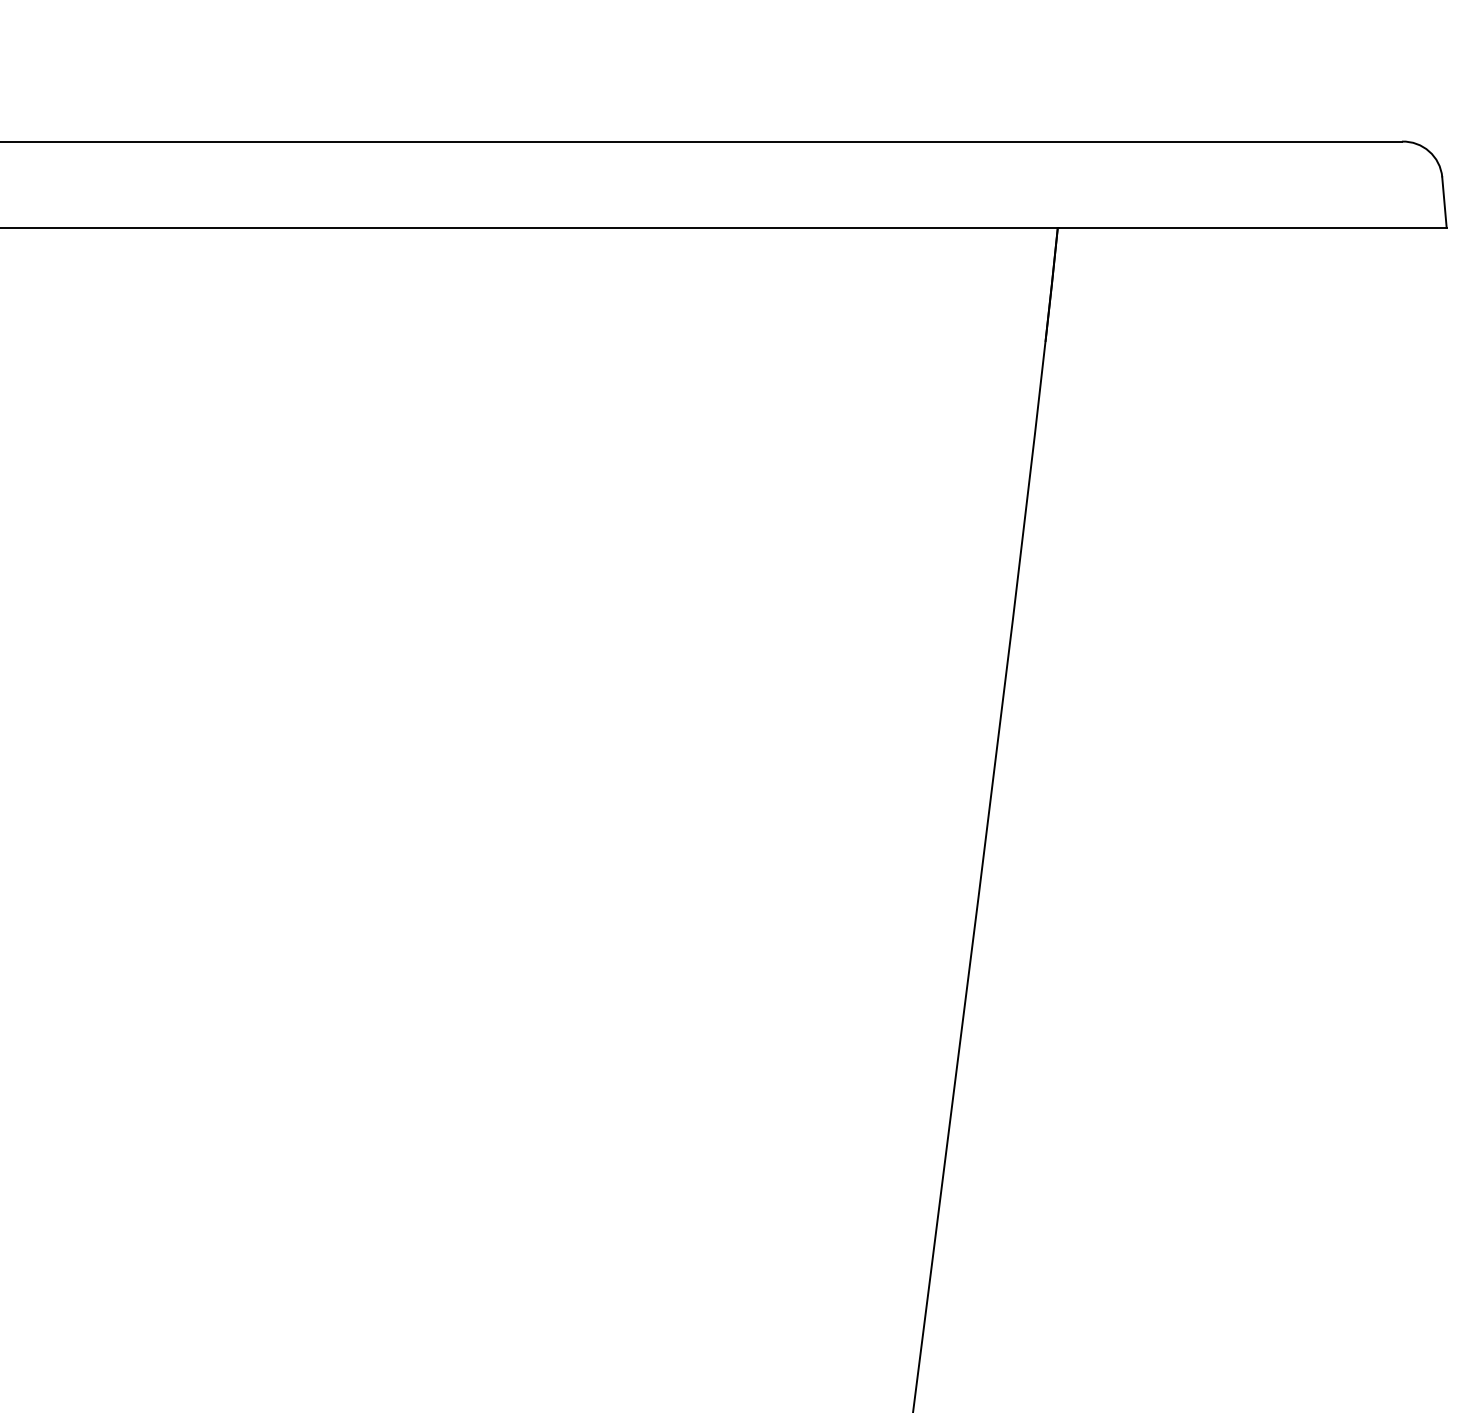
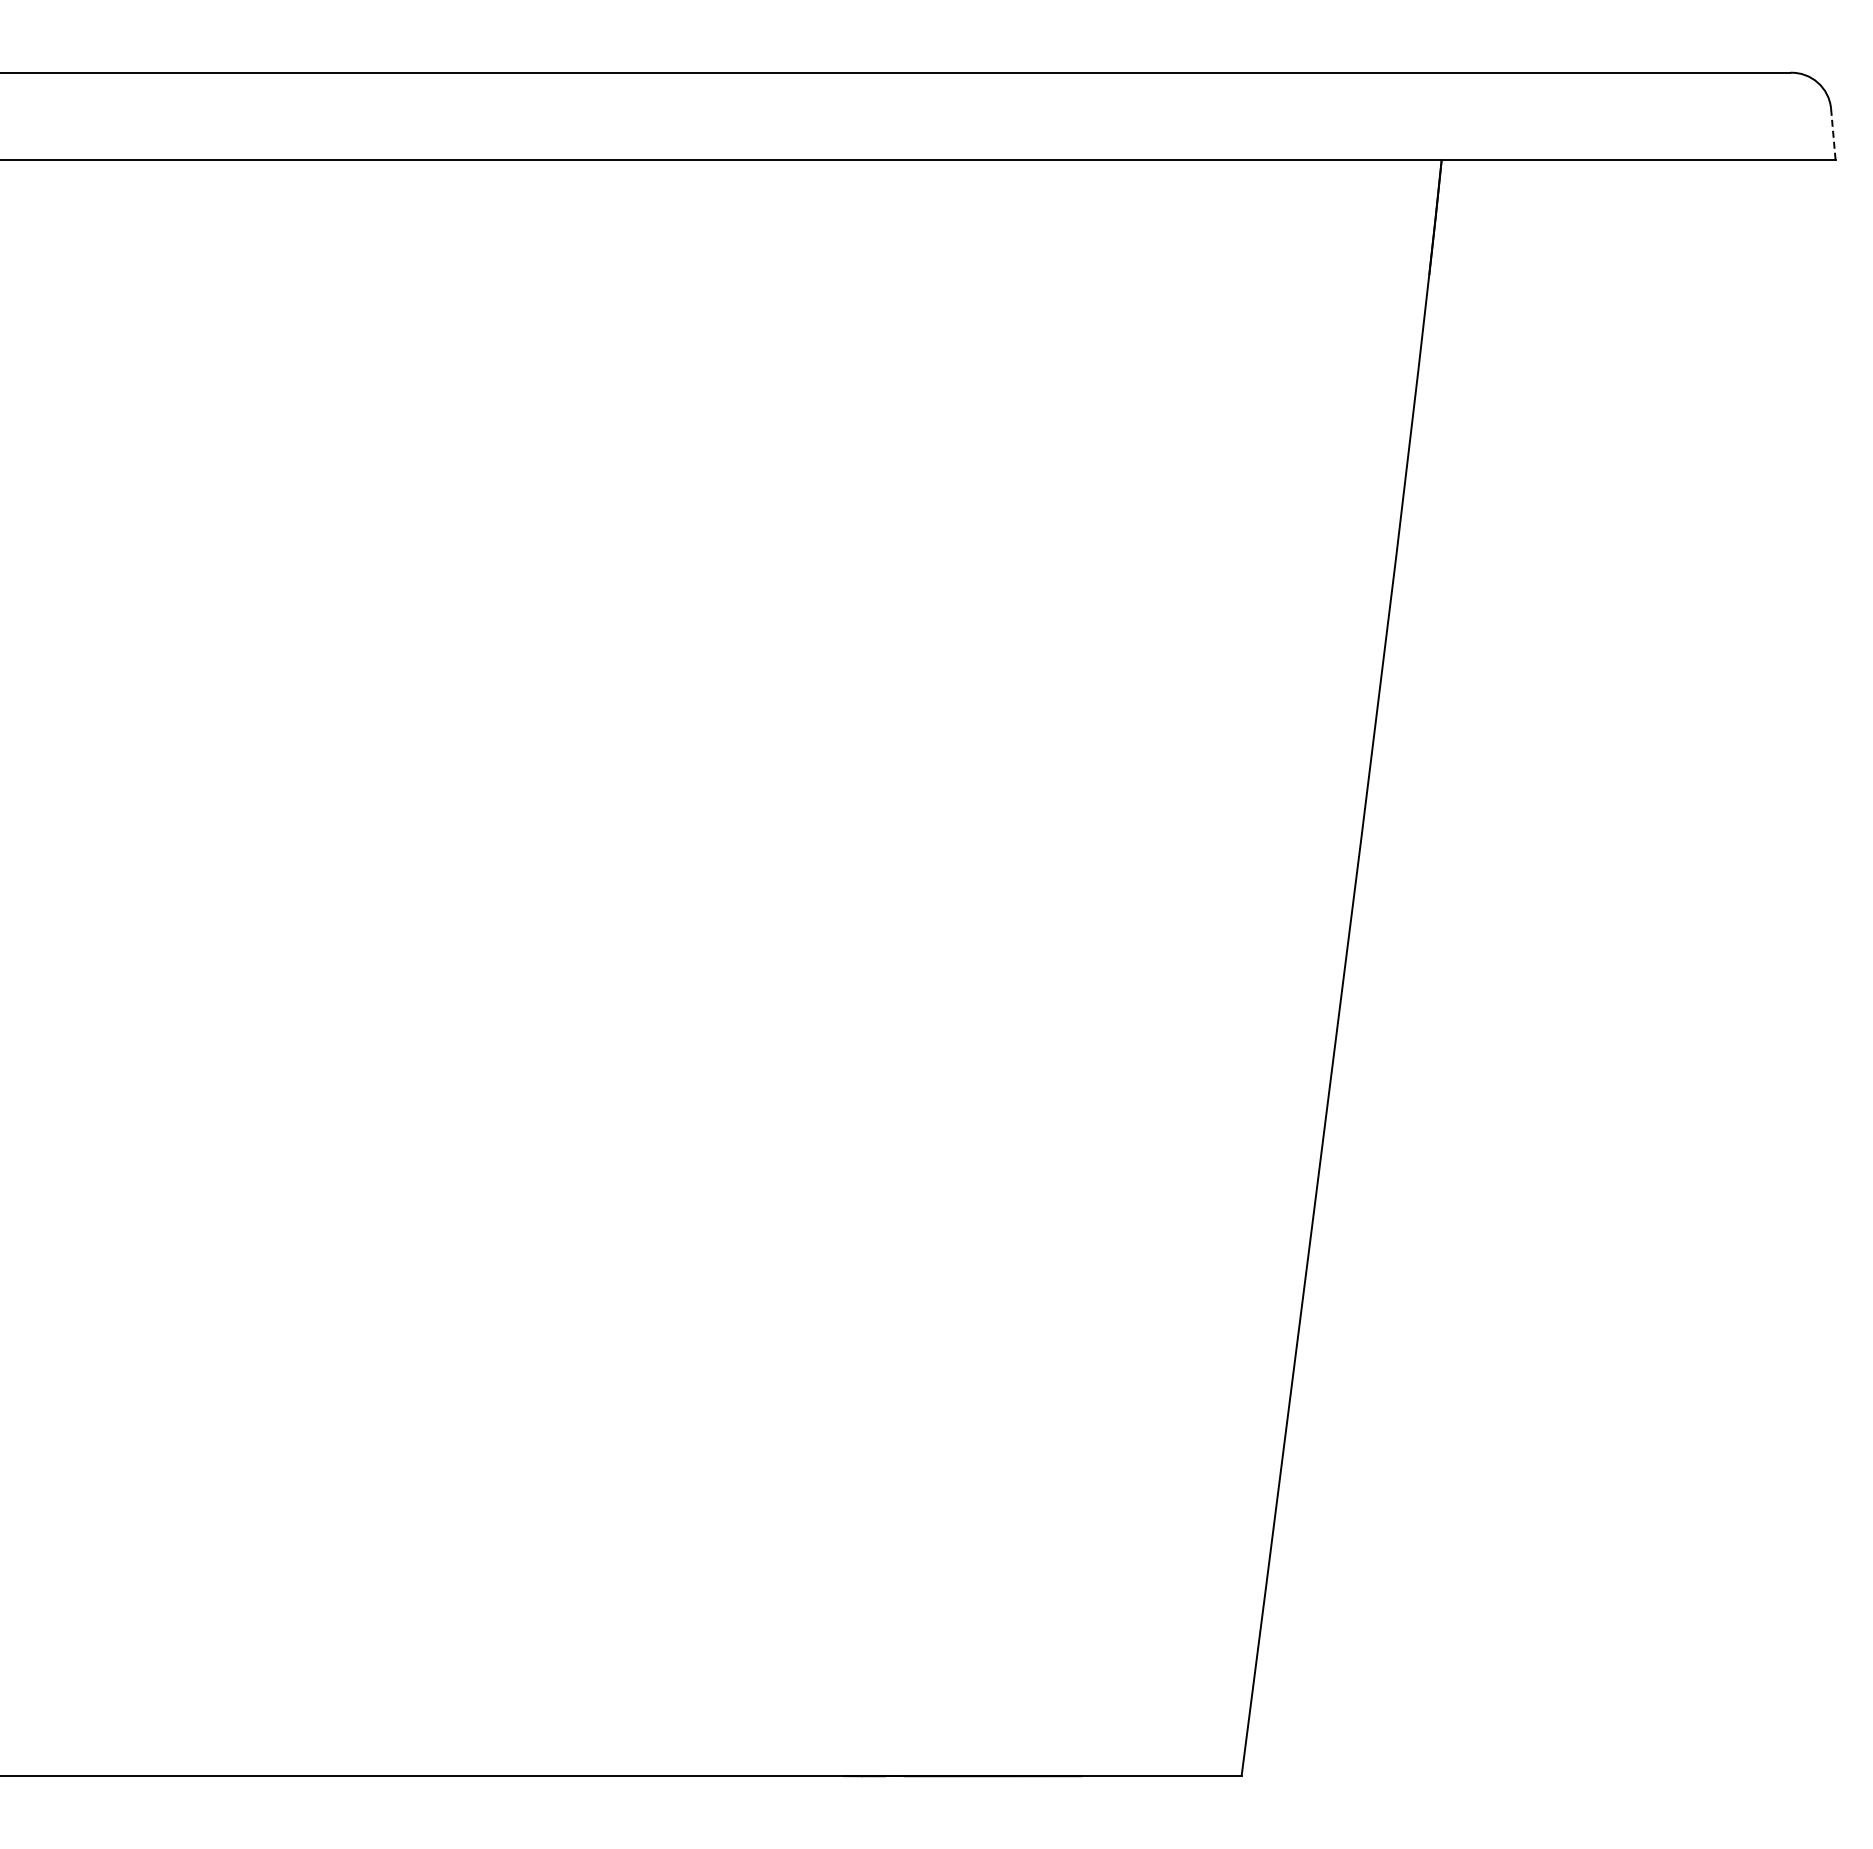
line: (1444, 202) -> (1833, 134), solid -> dashed

